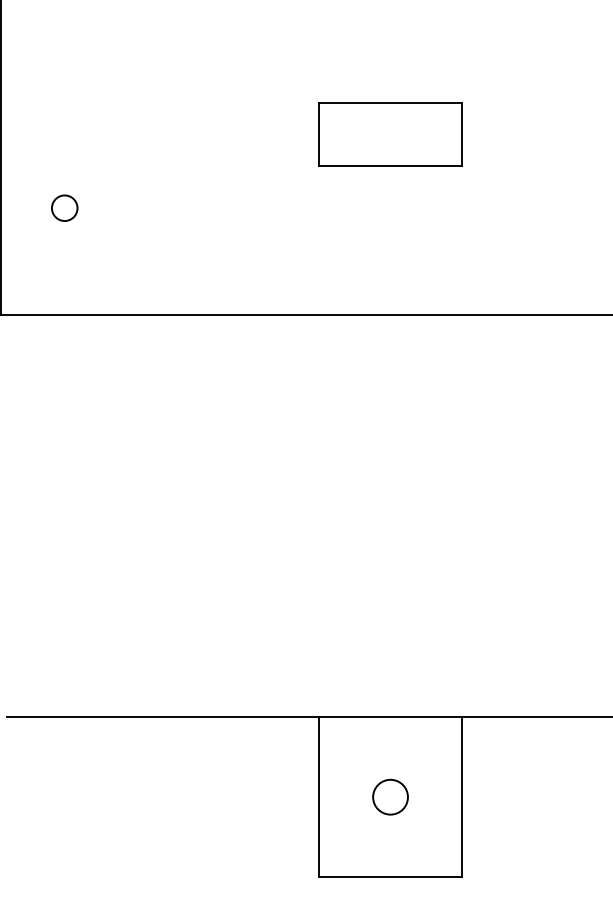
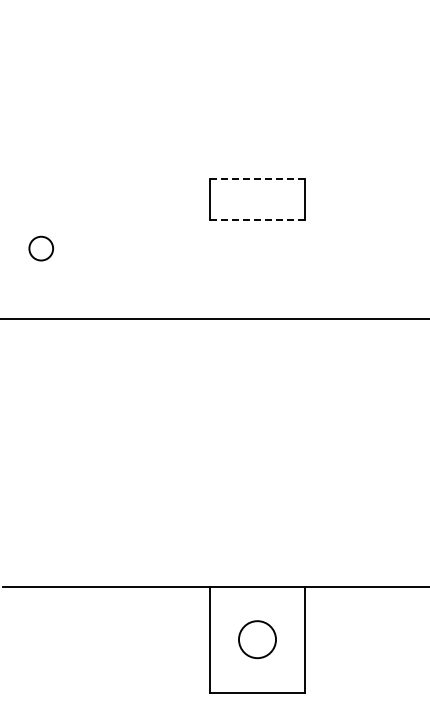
line: (390, 102) -> (257, 178), solid -> dashed
line: (392, 165) -> (258, 220), solid -> dashed
circle: (63, 207) -> (40, 248), size x1.4
circle: (390, 796) -> (257, 639), size x1.6

